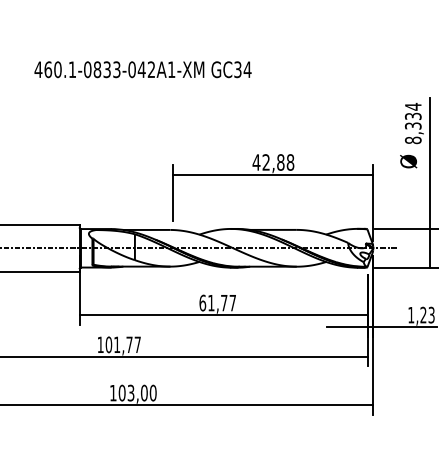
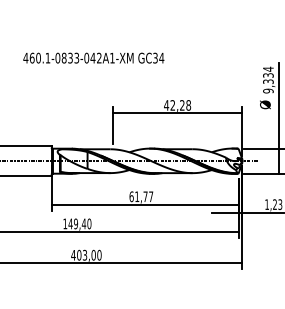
text: (142, 68) -> (93, 57), moved
text: (413, 139) -> (268, 90), 8,334 -> 9,334
text: (281, 162) -> (182, 105), 42,88 -> 42,28
text: (122, 344) -> (79, 223), 101,77 -> 149,40
text: (113, 393) -> (73, 255), 103,00 -> 403,00

